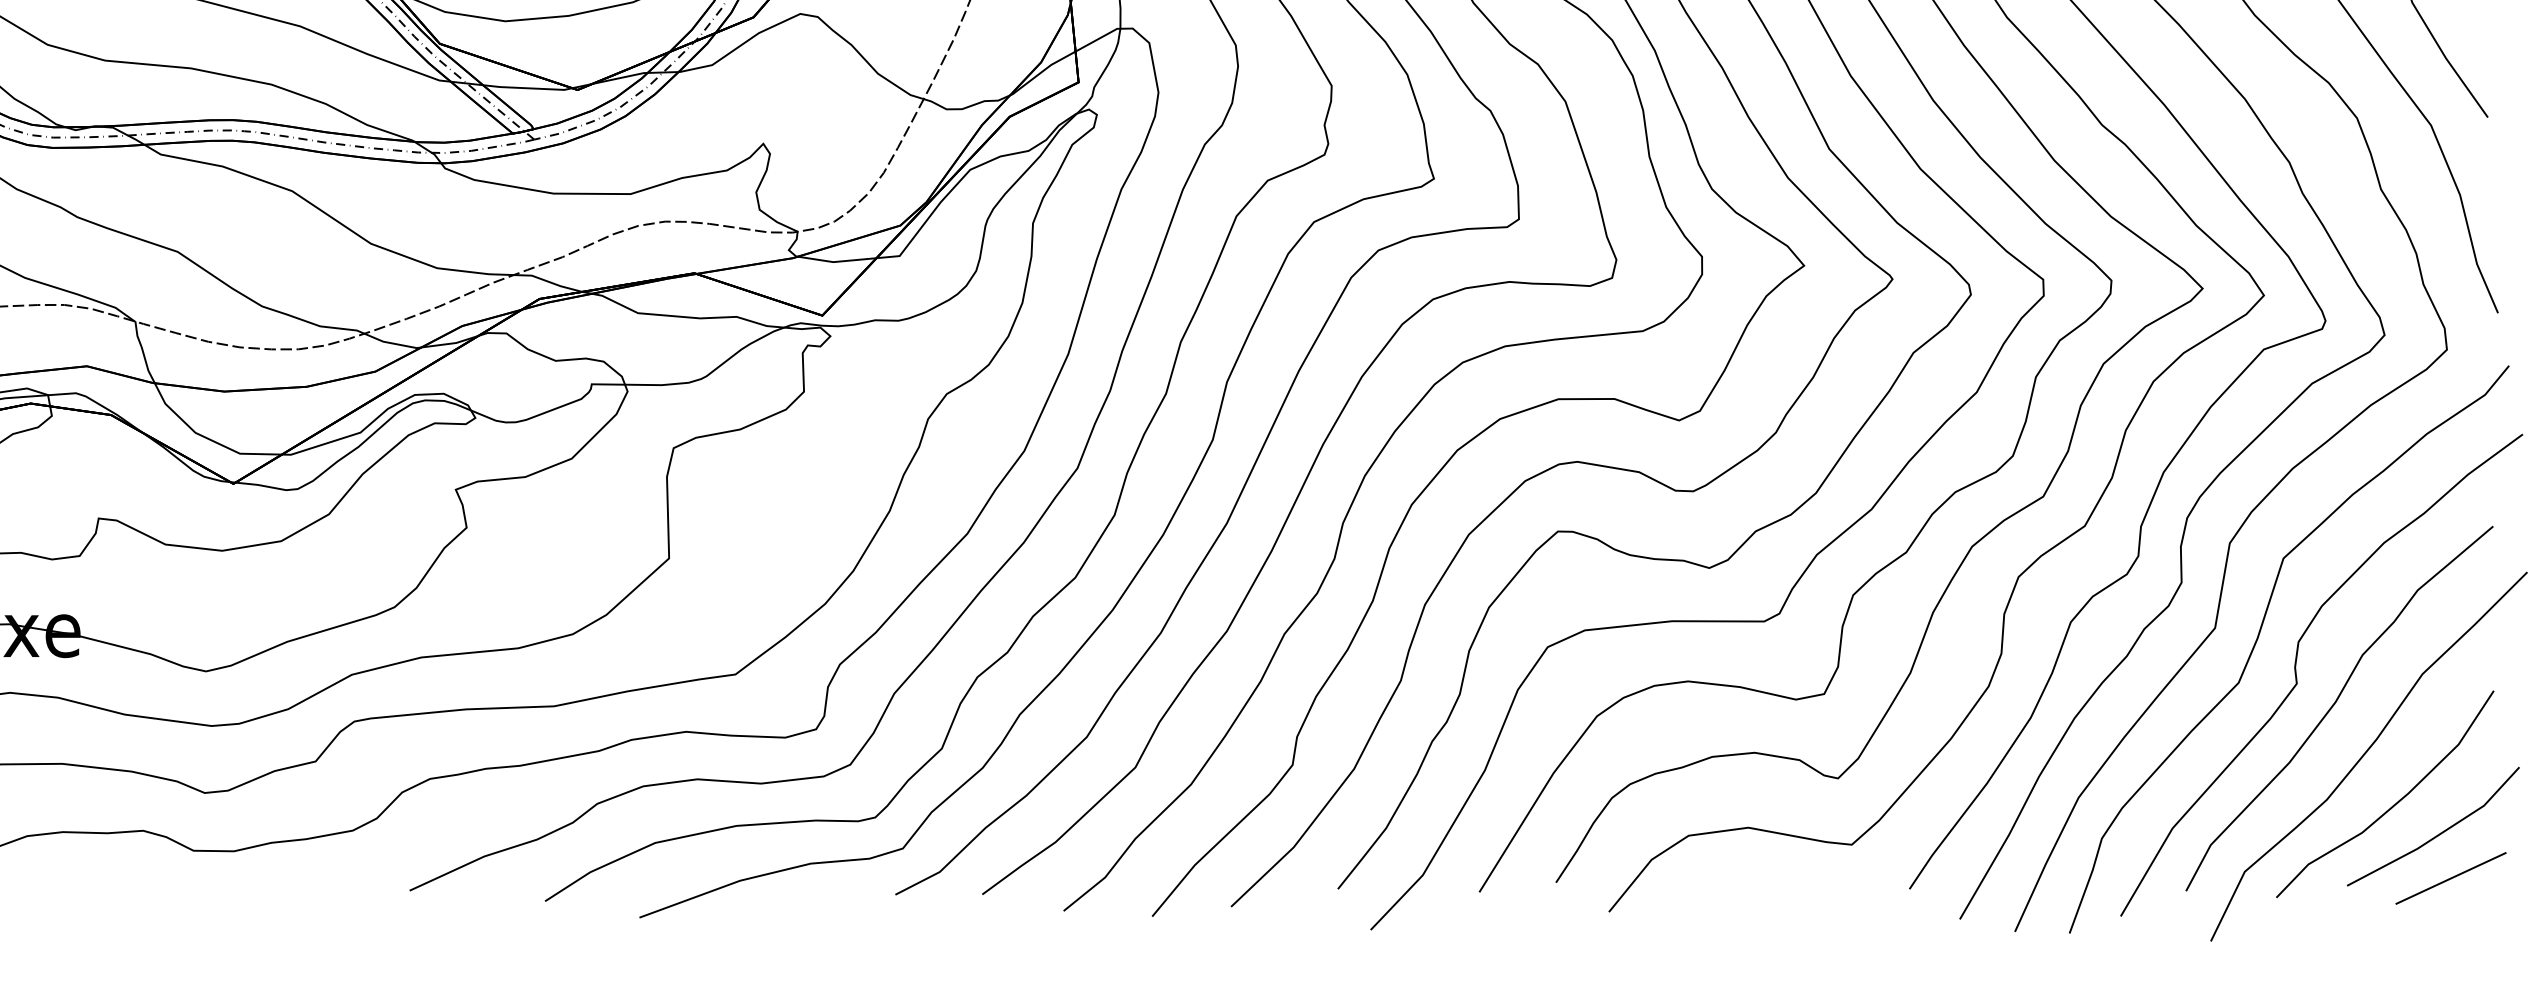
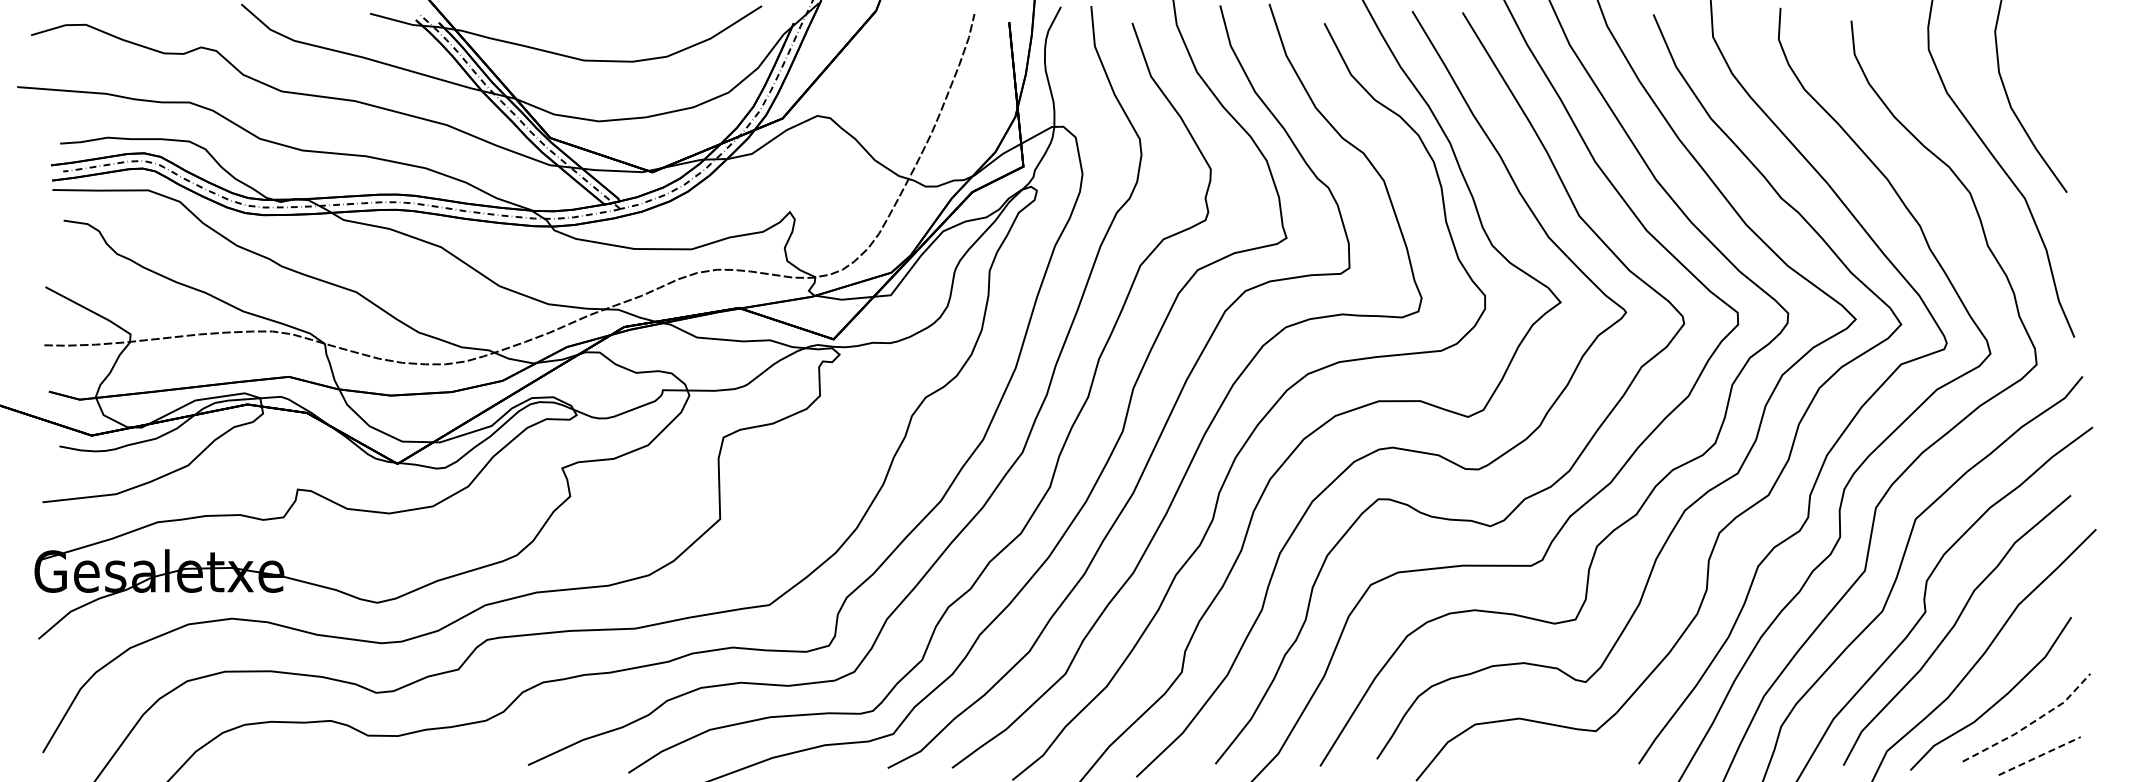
line: (2439, 834) -> (2031, 723), solid -> dashed
line: (2452, 877) -> (2040, 755), solid -> dashed

